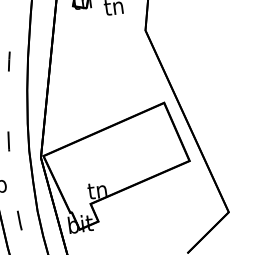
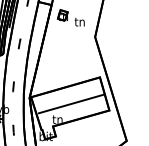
line: (116, 157) -> (70, 103), added

